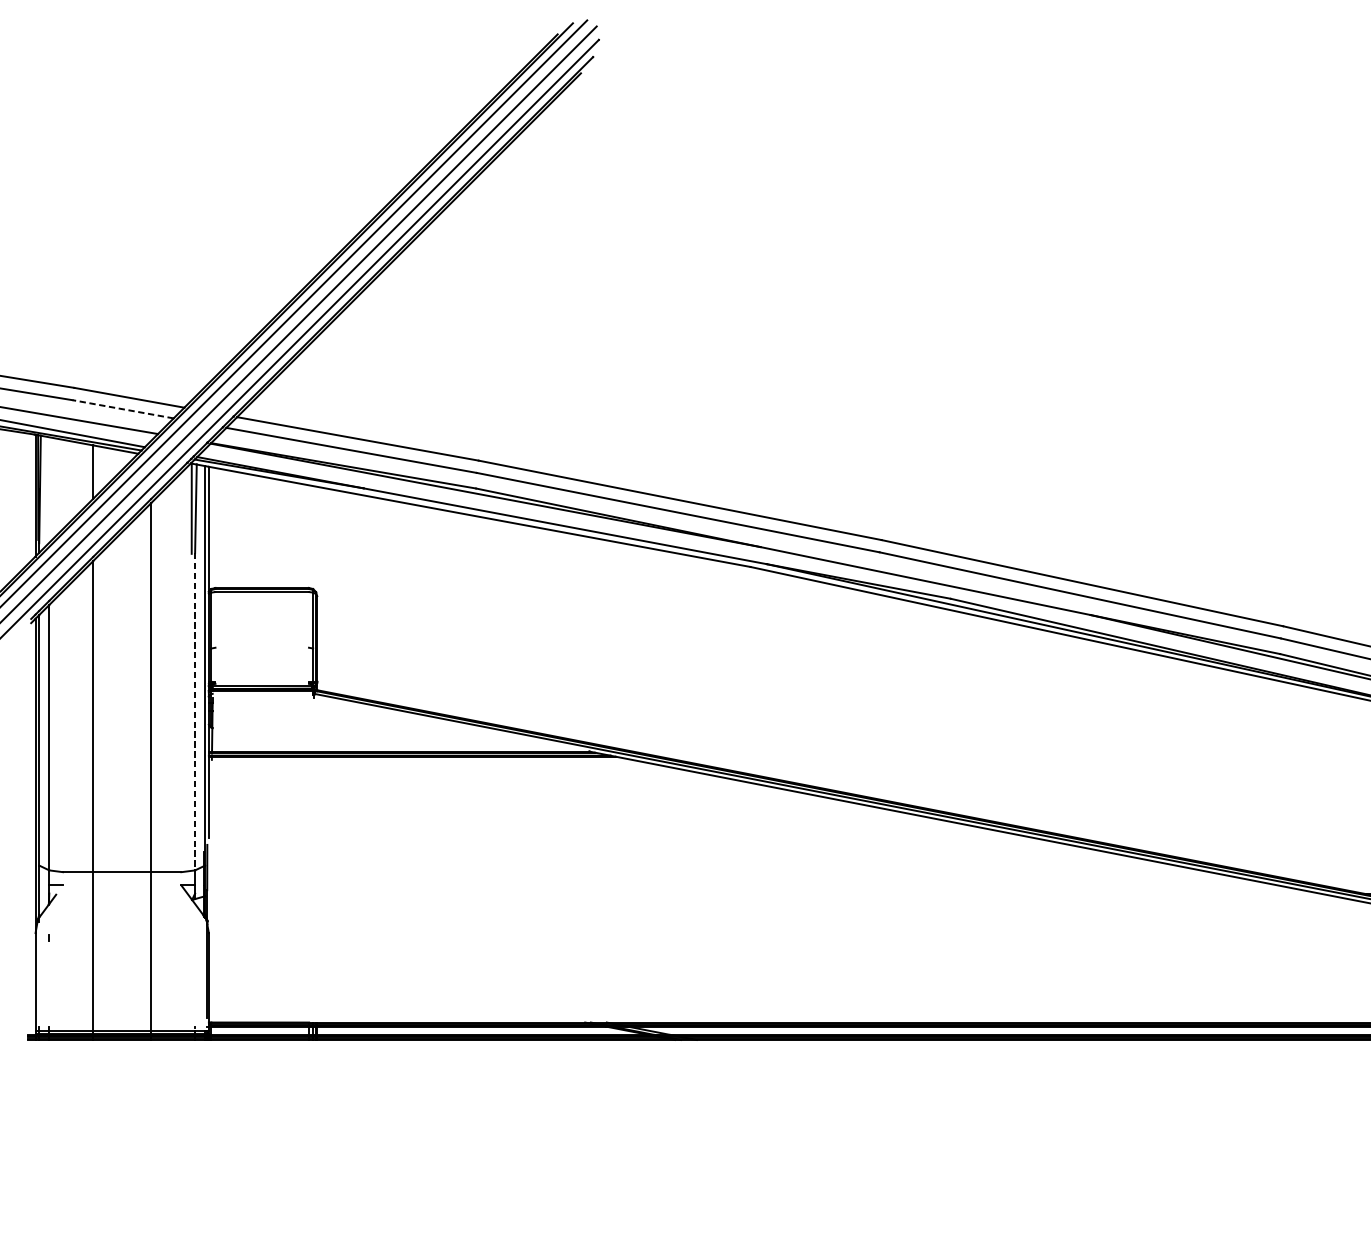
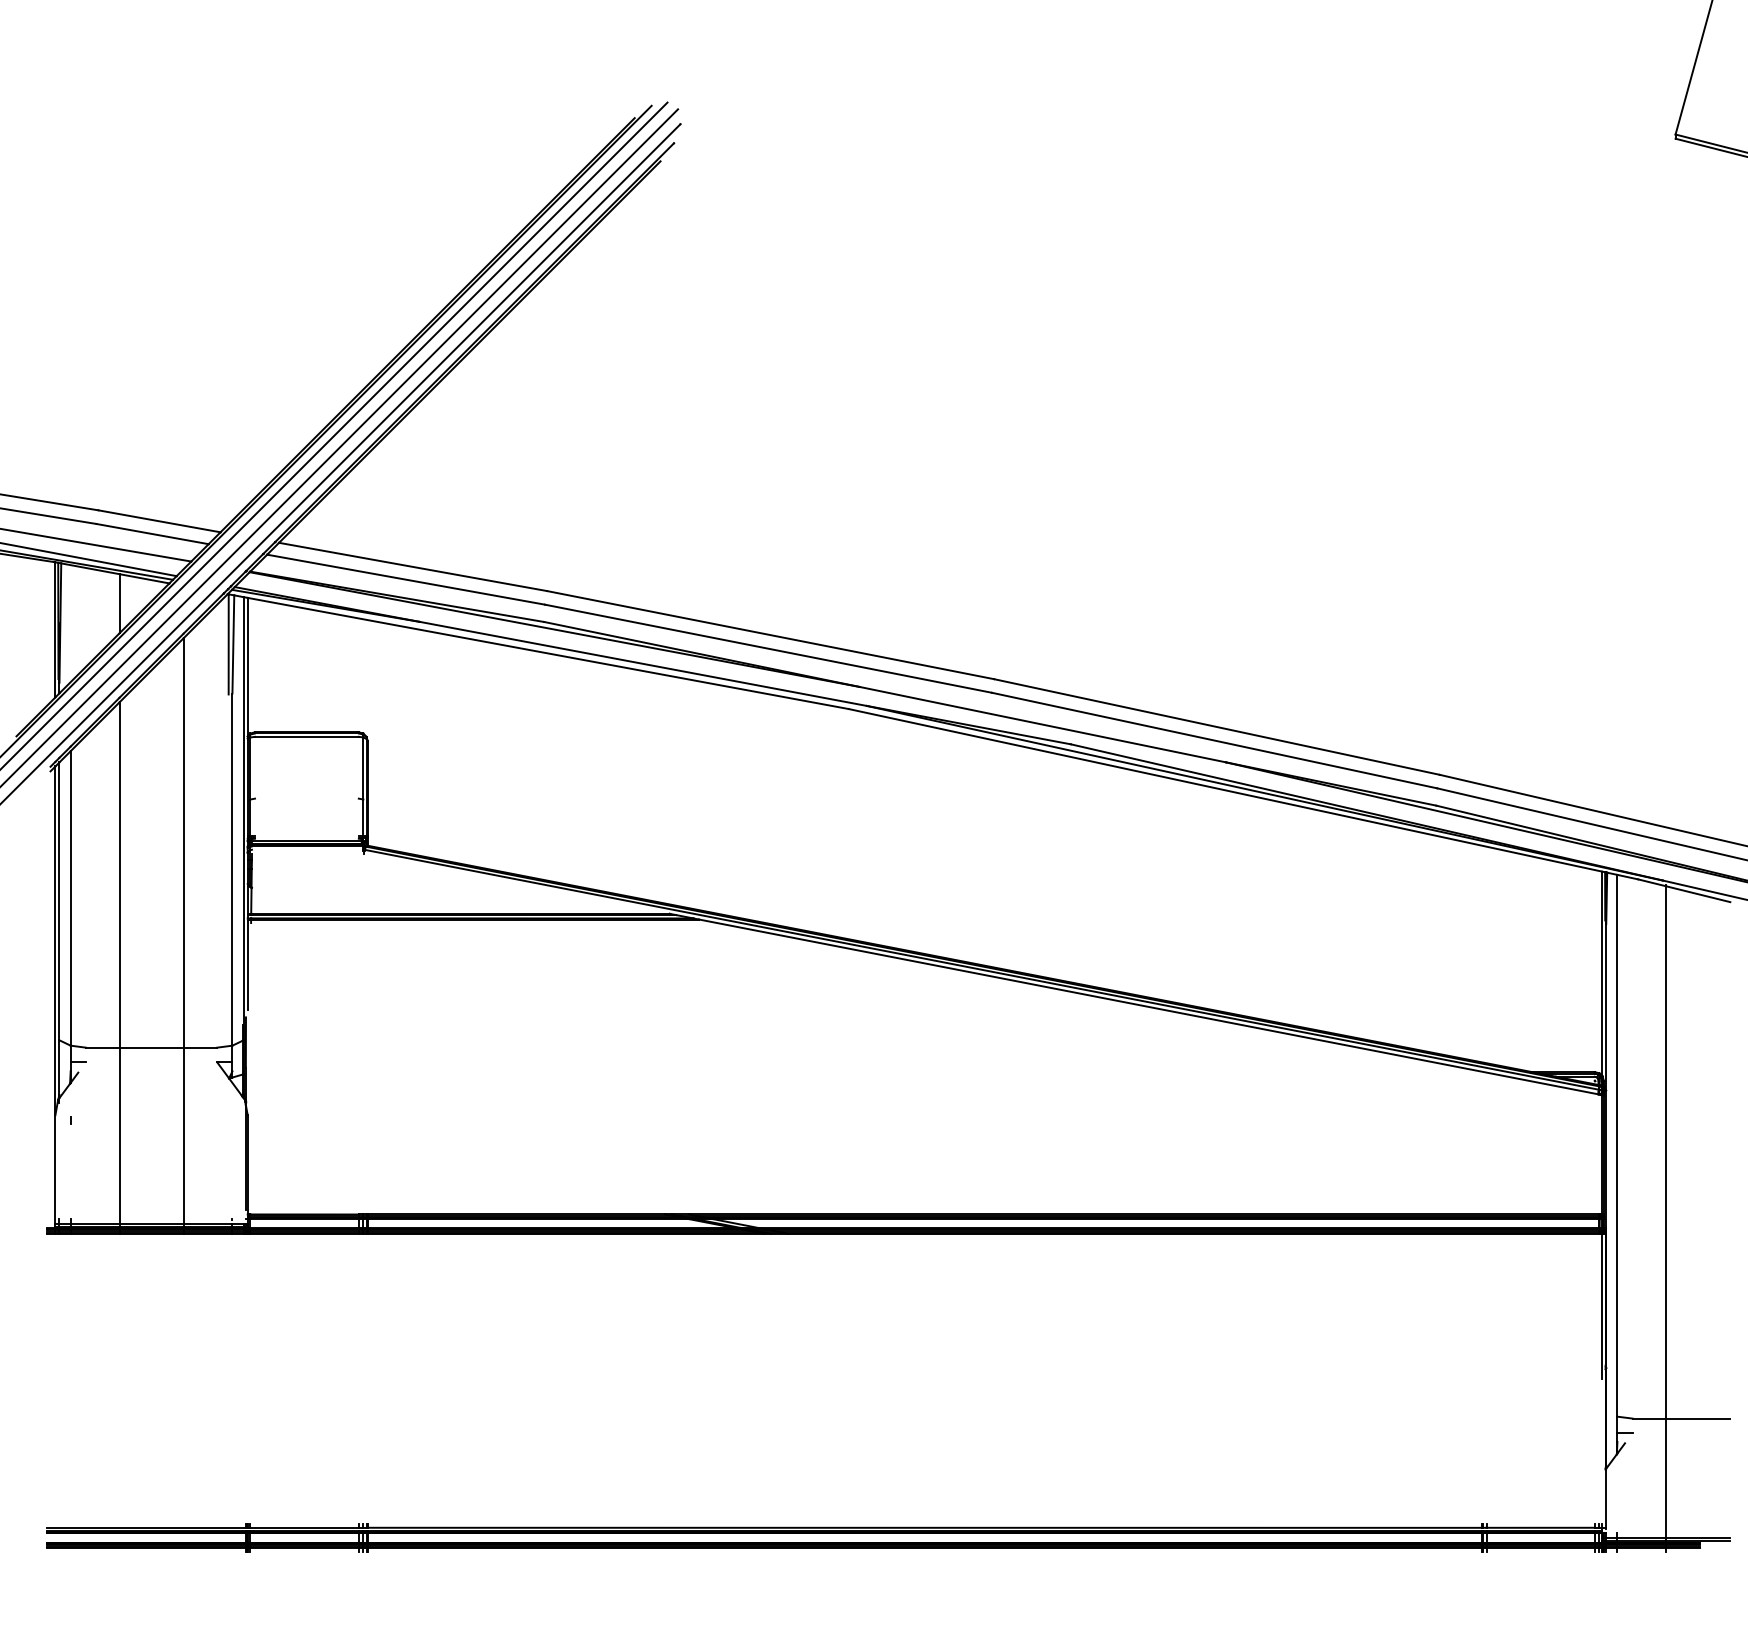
line: (123, 409) -> (152, 534), dashed -> solid
line: (195, 712) -> (232, 870), dashed -> solid

